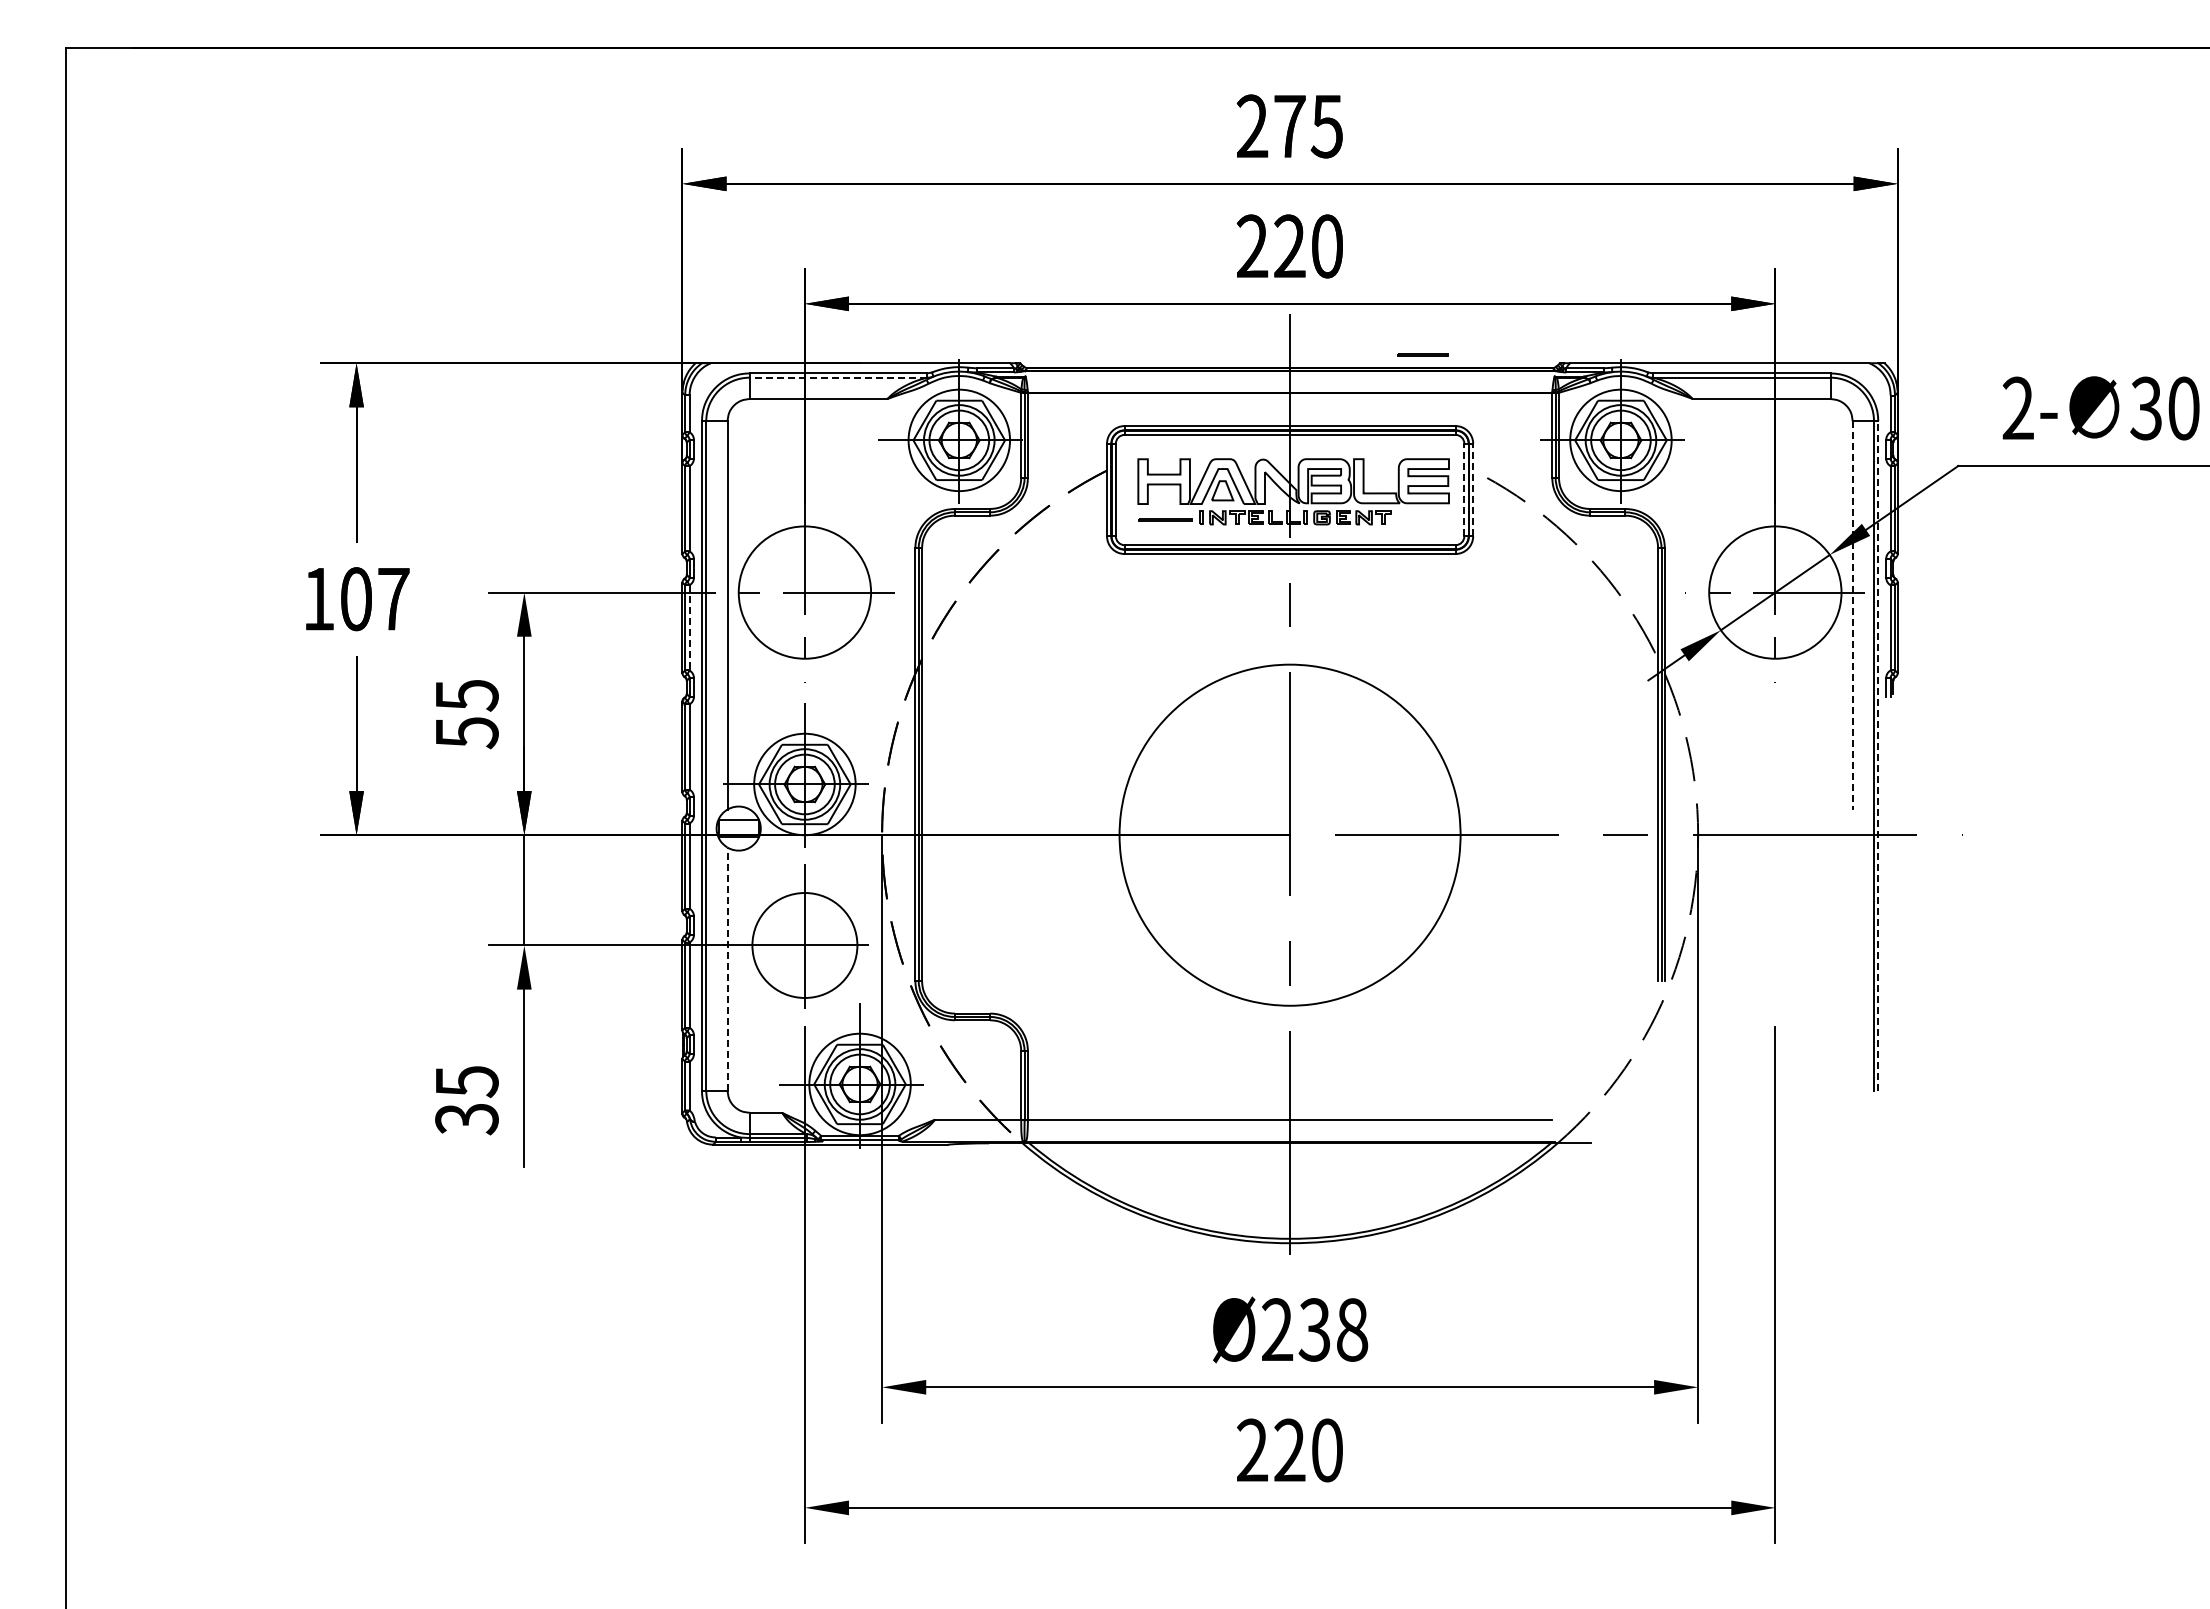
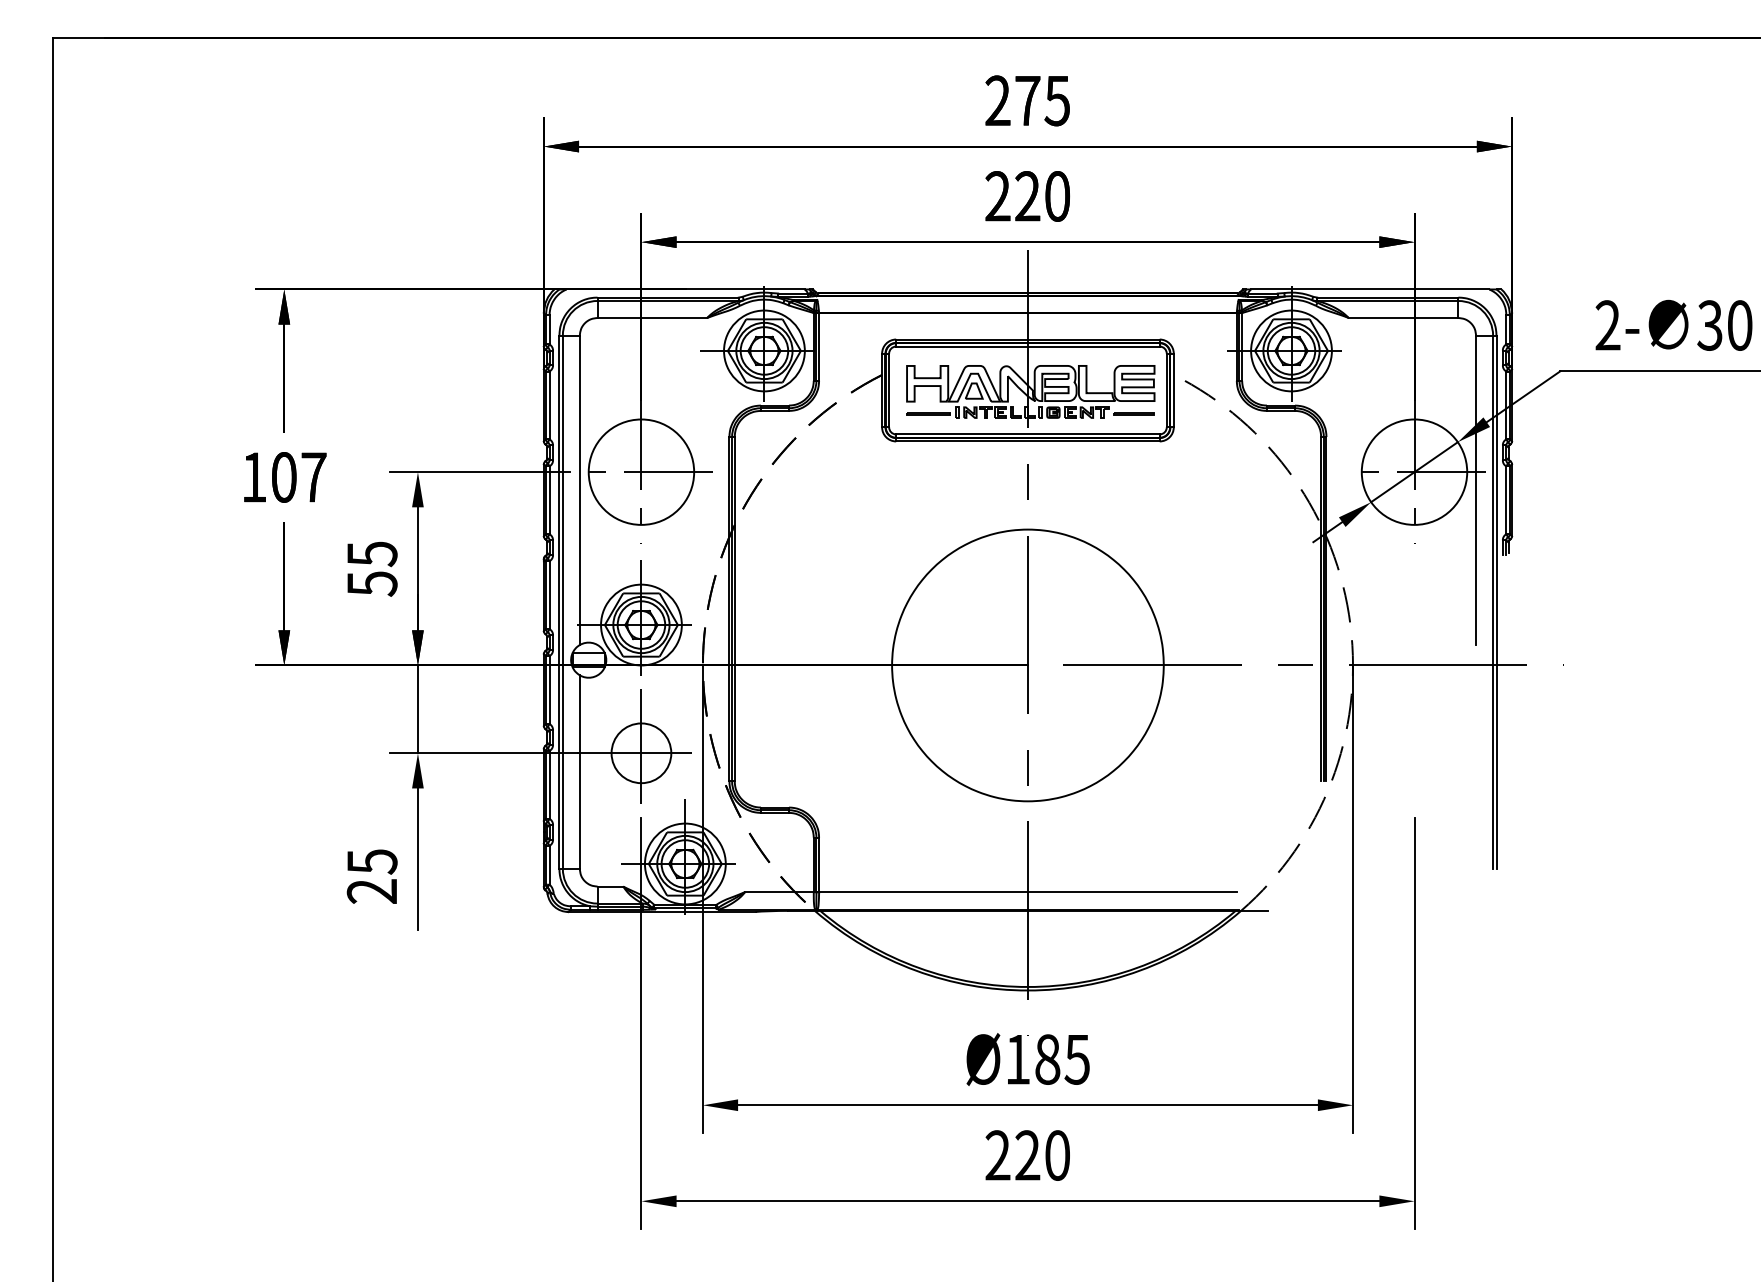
line: (1422, 354) -> (1133, 413), moved
line: (838, 377) -> (668, 300), dashed -> solid
line: (1464, 489) -> (1166, 390), dashed -> solid
line: (1473, 489) -> (1174, 390), dashed -> solid
line: (1852, 615) -> (1475, 490), dashed -> solid
line: (689, 627) -> (549, 500), dashed -> solid
line: (1878, 755) -> (1496, 601), dashed -> solid
circle: (804, 945) -> (641, 753), size x0.71
line: (727, 968) -> (579, 771), dashed -> solid
text: (466, 1119) -> (371, 891), 35 -> 25
text: (1315, 1329) -> (1048, 1059), Ø238 -> Ø185

